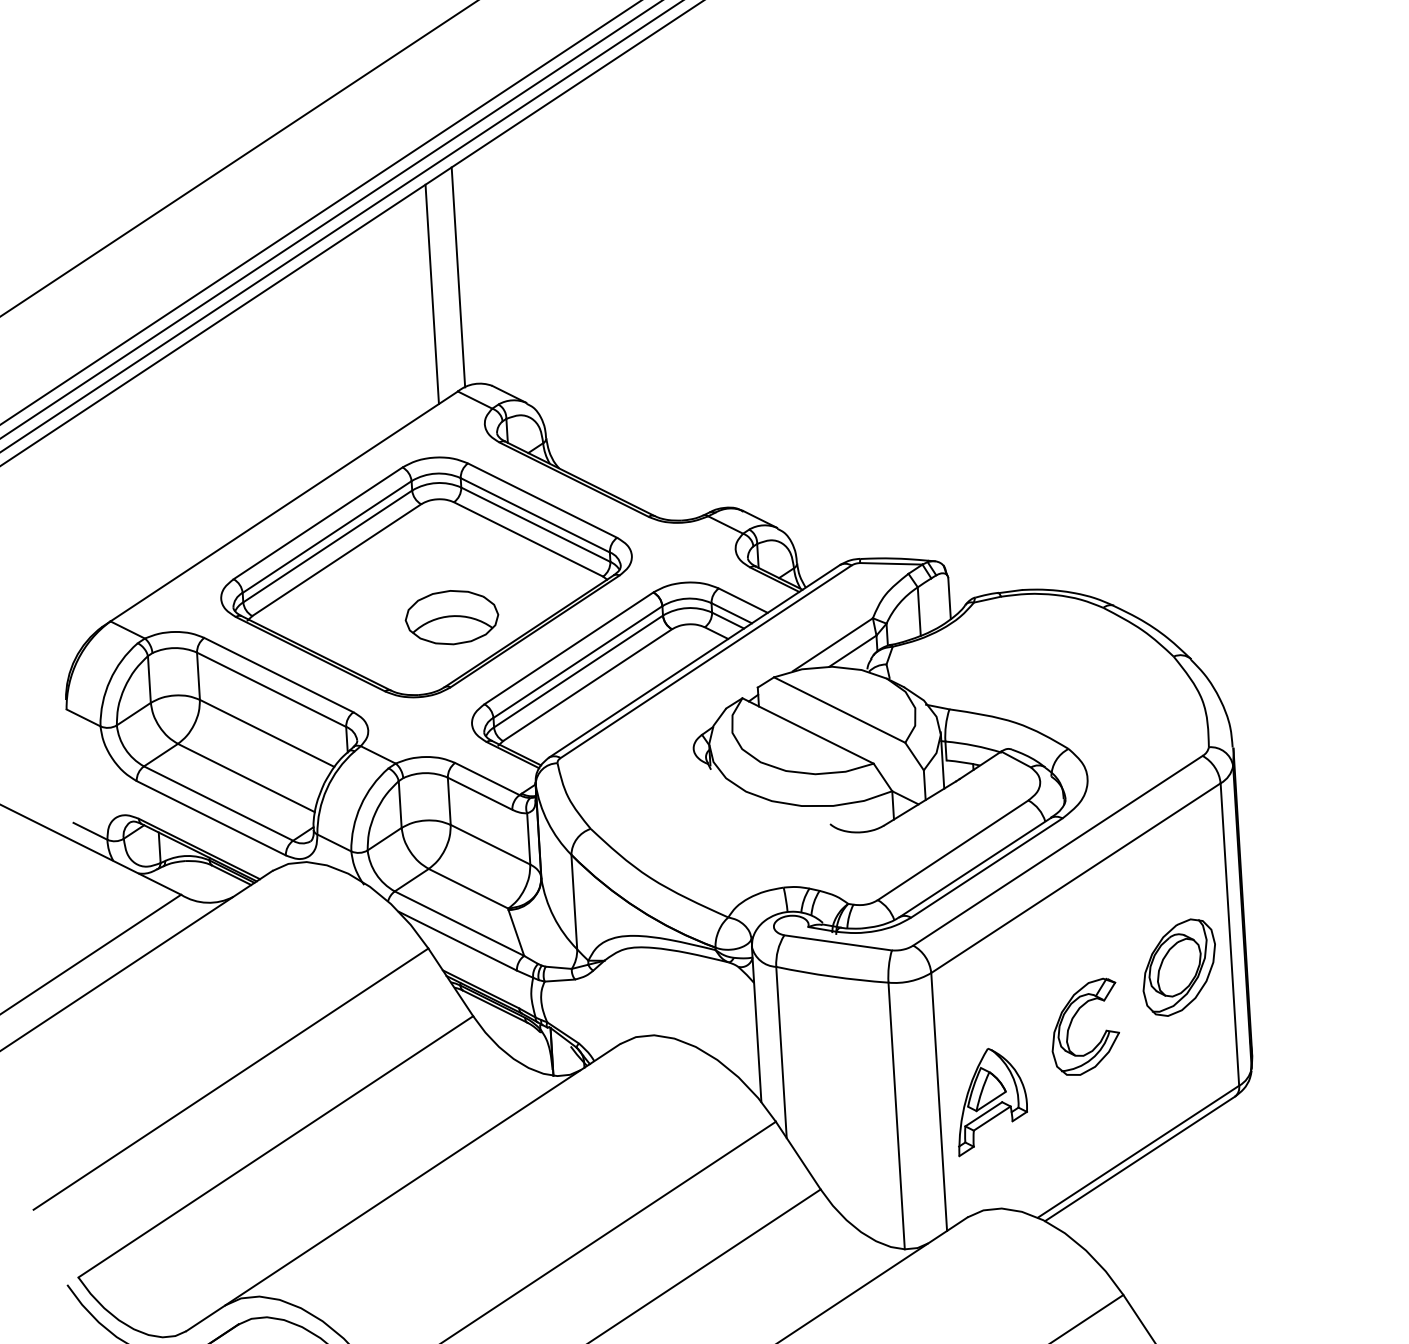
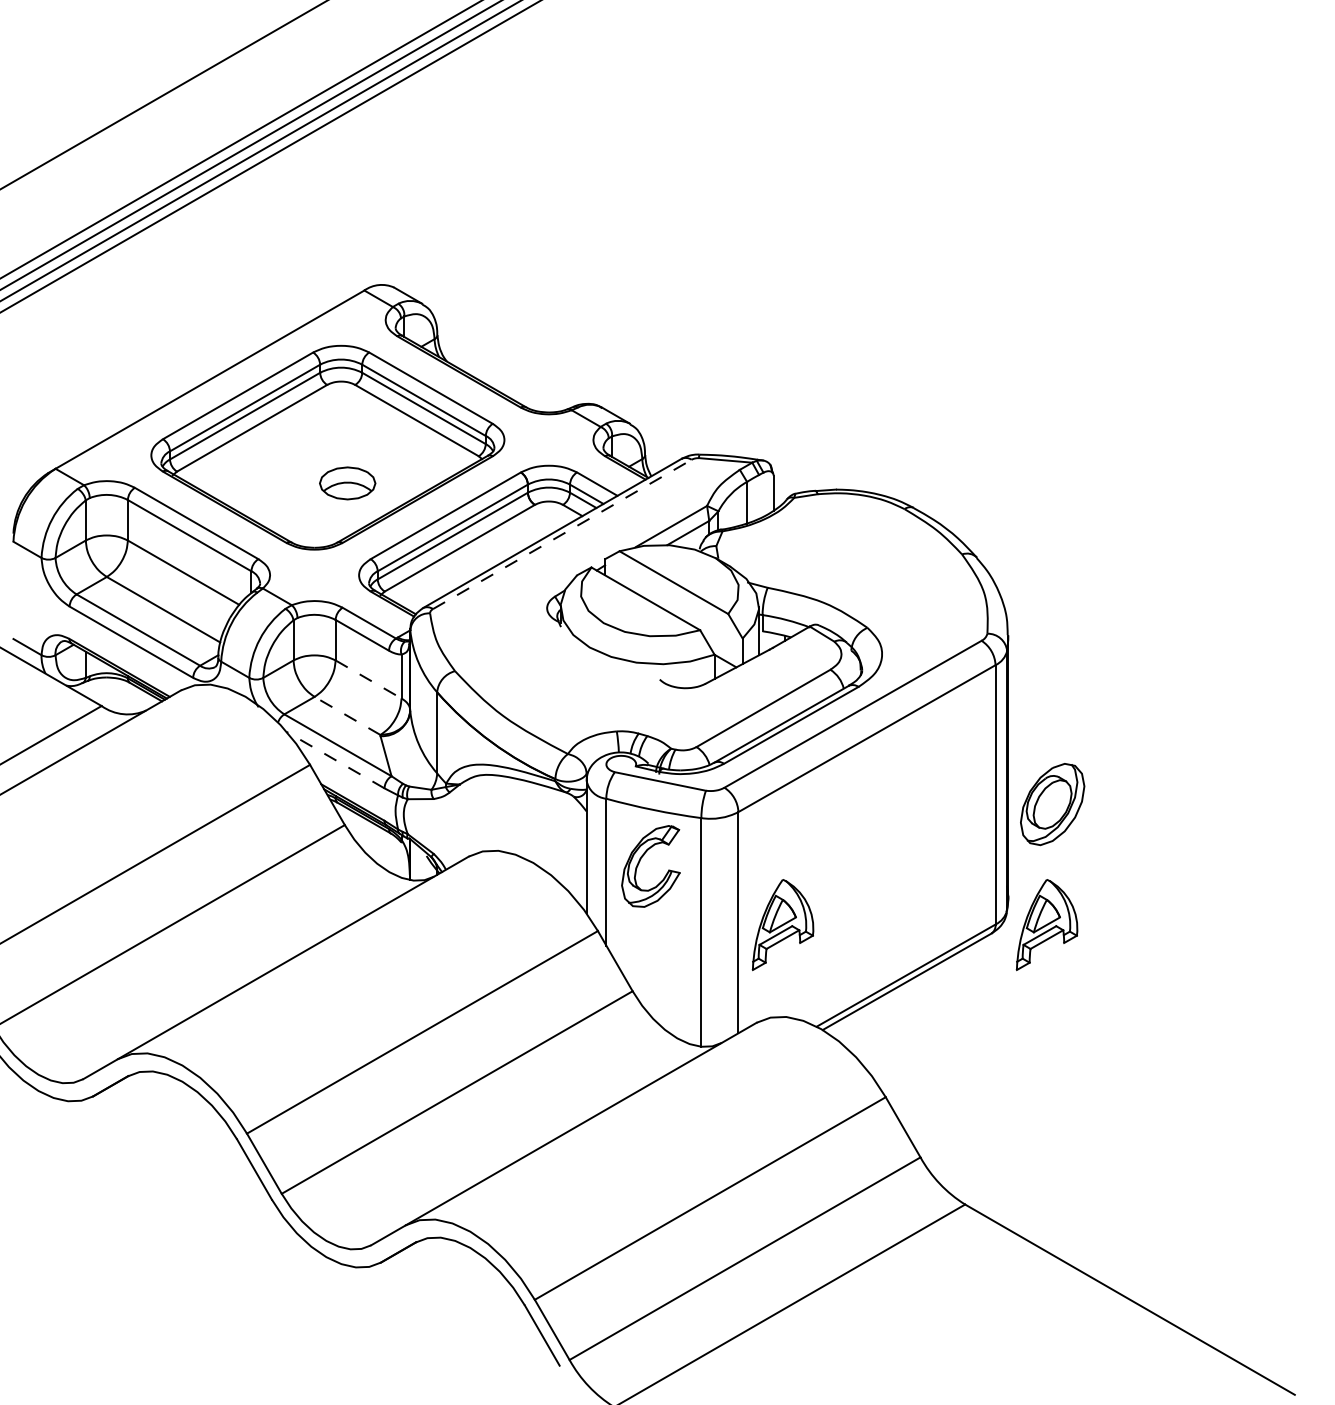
line: (458, 276) -> (370, 192), removed
line: (432, 294) -> (347, 206), removed
part: (451, 617) -> (347, 483), size x0.7
line: (706, 661) -> (562, 534), solid -> dashed
line: (491, 844) -> (369, 679), solid -> dashed
line: (468, 888) -> (347, 715), solid -> dashed
line: (457, 940) -> (335, 759), solid -> dashed
part: (1179, 967) -> (1052, 804), moved
part: (1072, 1022) -> (640, 861), moved
part: (1298, 1083) -> (1046, 925), added

